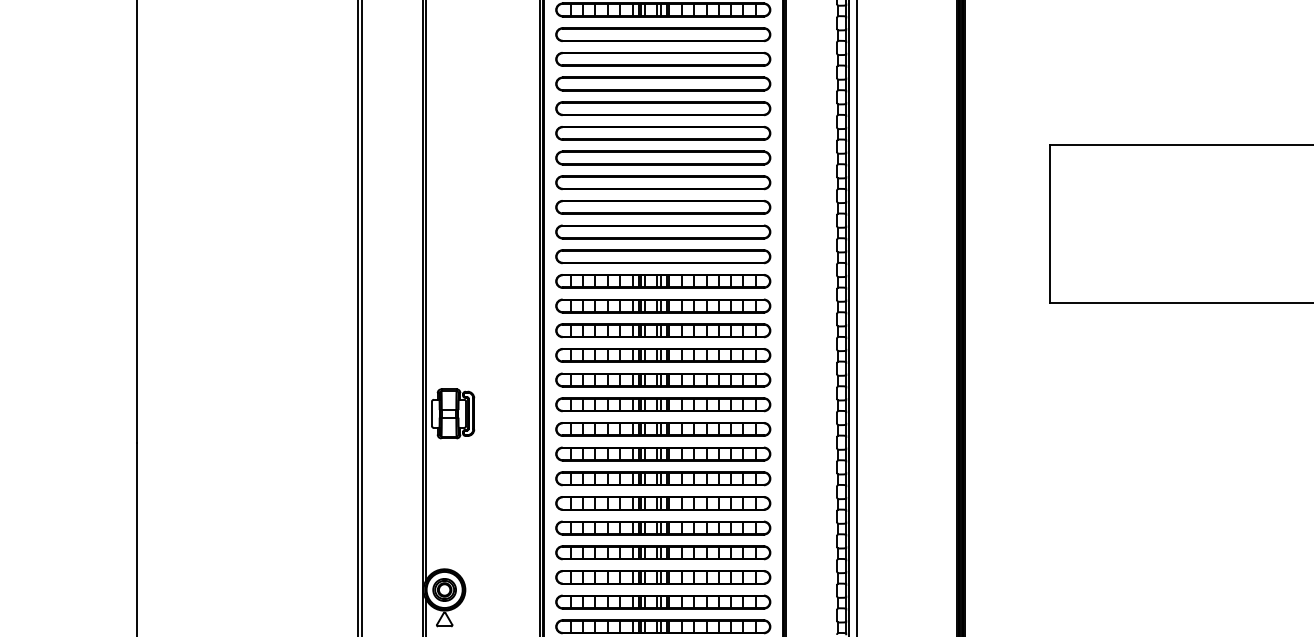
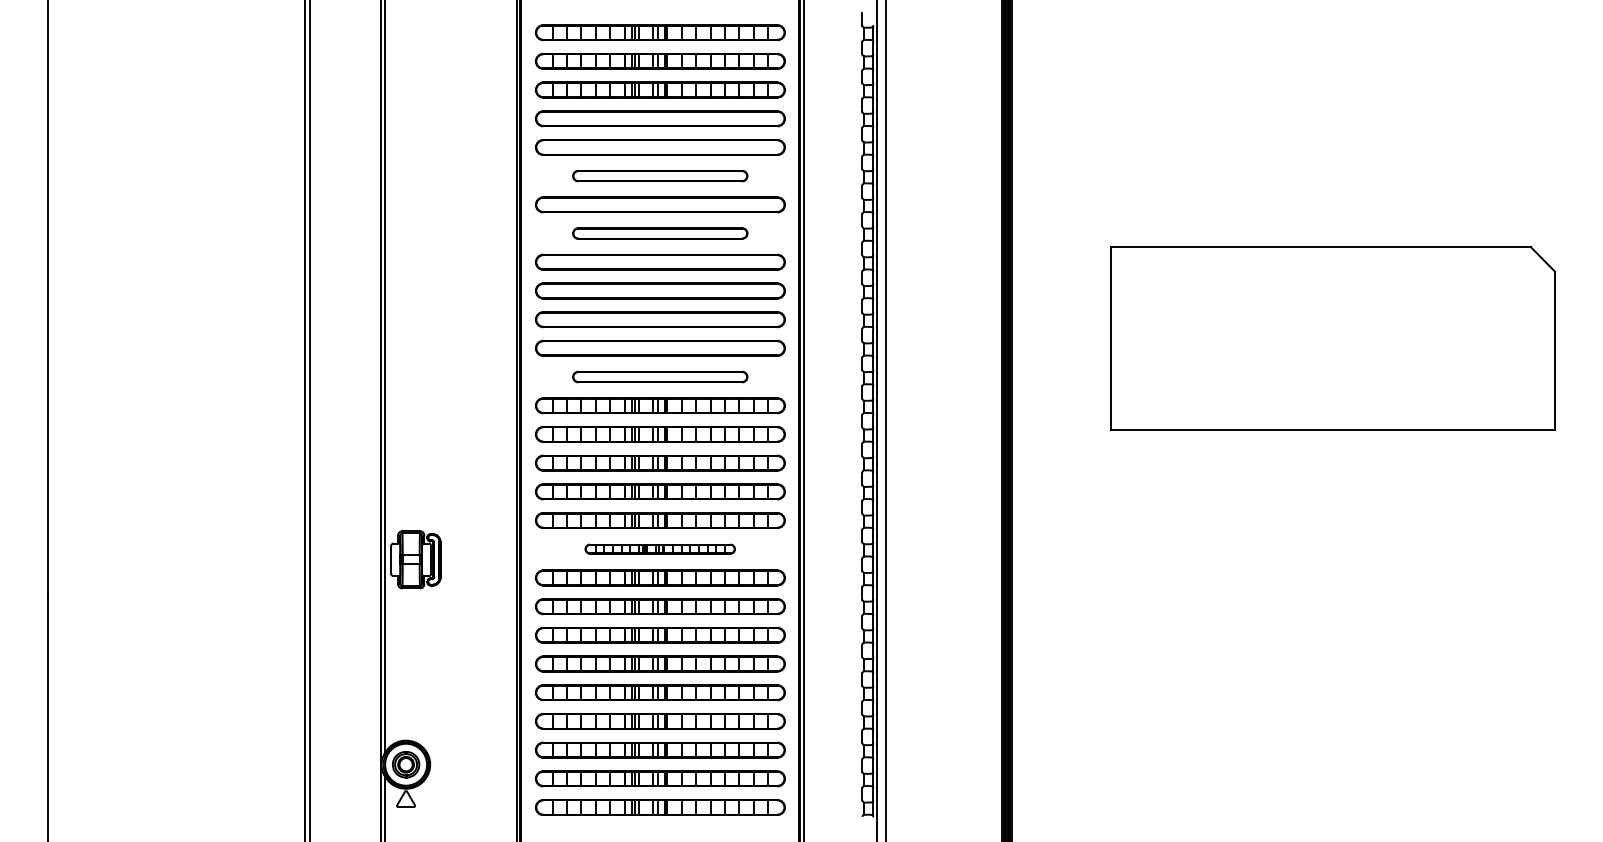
part: (662, 83) -> (659, 175), size x0.7
part: (662, 133) -> (659, 233), size x0.7
part: (662, 256) -> (659, 376), size x0.7
part: (662, 404) -> (659, 548), size x0.6

